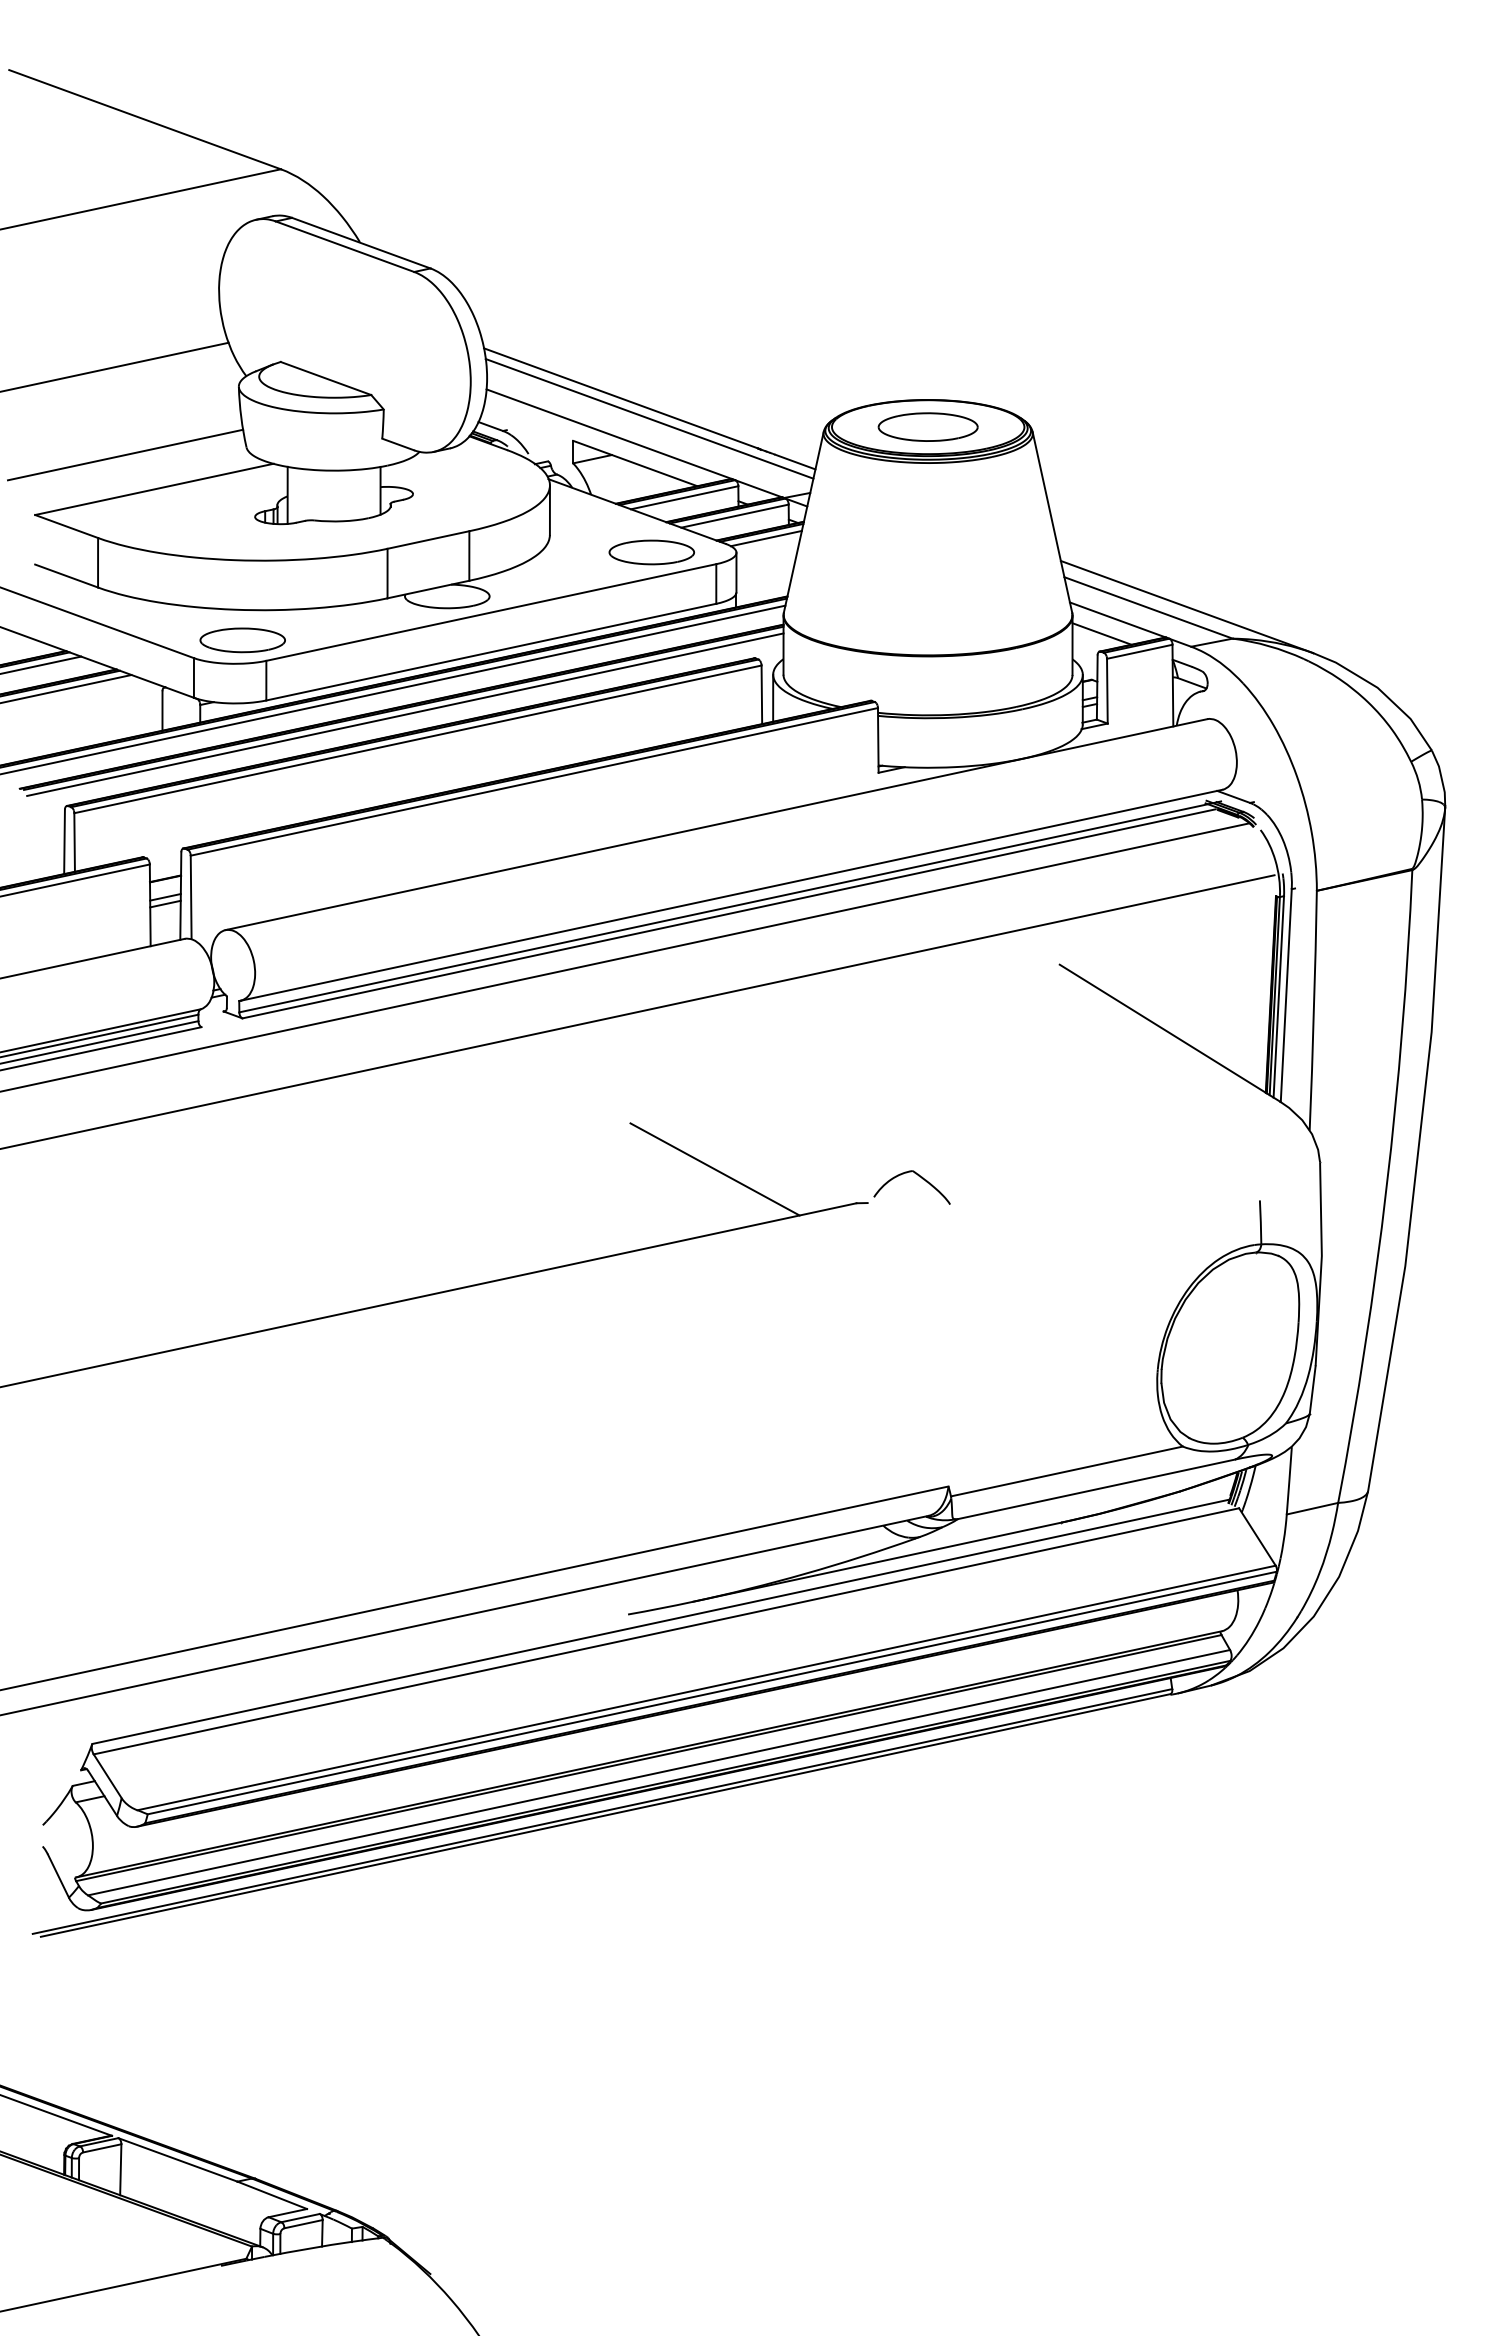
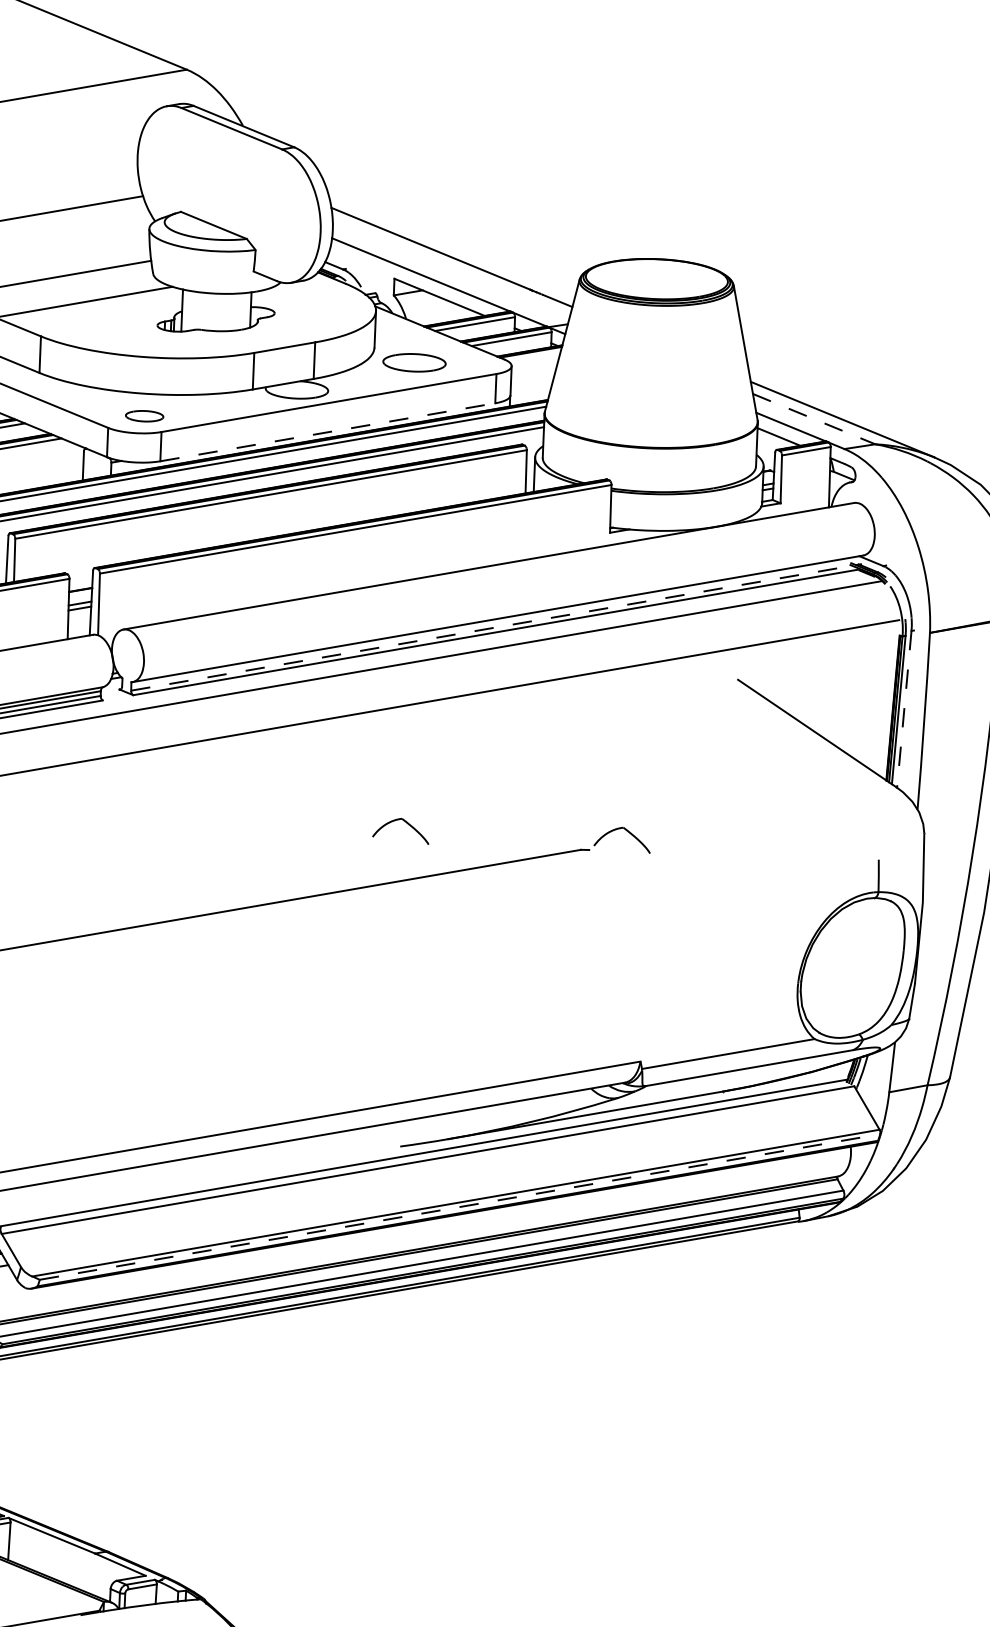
line: (649, 418) -> (451, 264), removed
part: (927, 426) -> (656, 278), removed
line: (765, 538) -> (533, 356), removed
part: (651, 552) -> (414, 362), moved
line: (1148, 607) -> (814, 418), solid -> dashed
part: (242, 640) -> (144, 416), size x0.6
line: (491, 652) -> (327, 432), solid -> dashed
line: (730, 906) -> (496, 627), solid -> dashed
line: (1286, 995) -> (904, 709), solid -> dashed
line: (714, 1169) -> (477, 820), removed
part: (618, 1176) -> (406, 823), added
line: (712, 1692) -> (460, 1206), solid -> dashed

